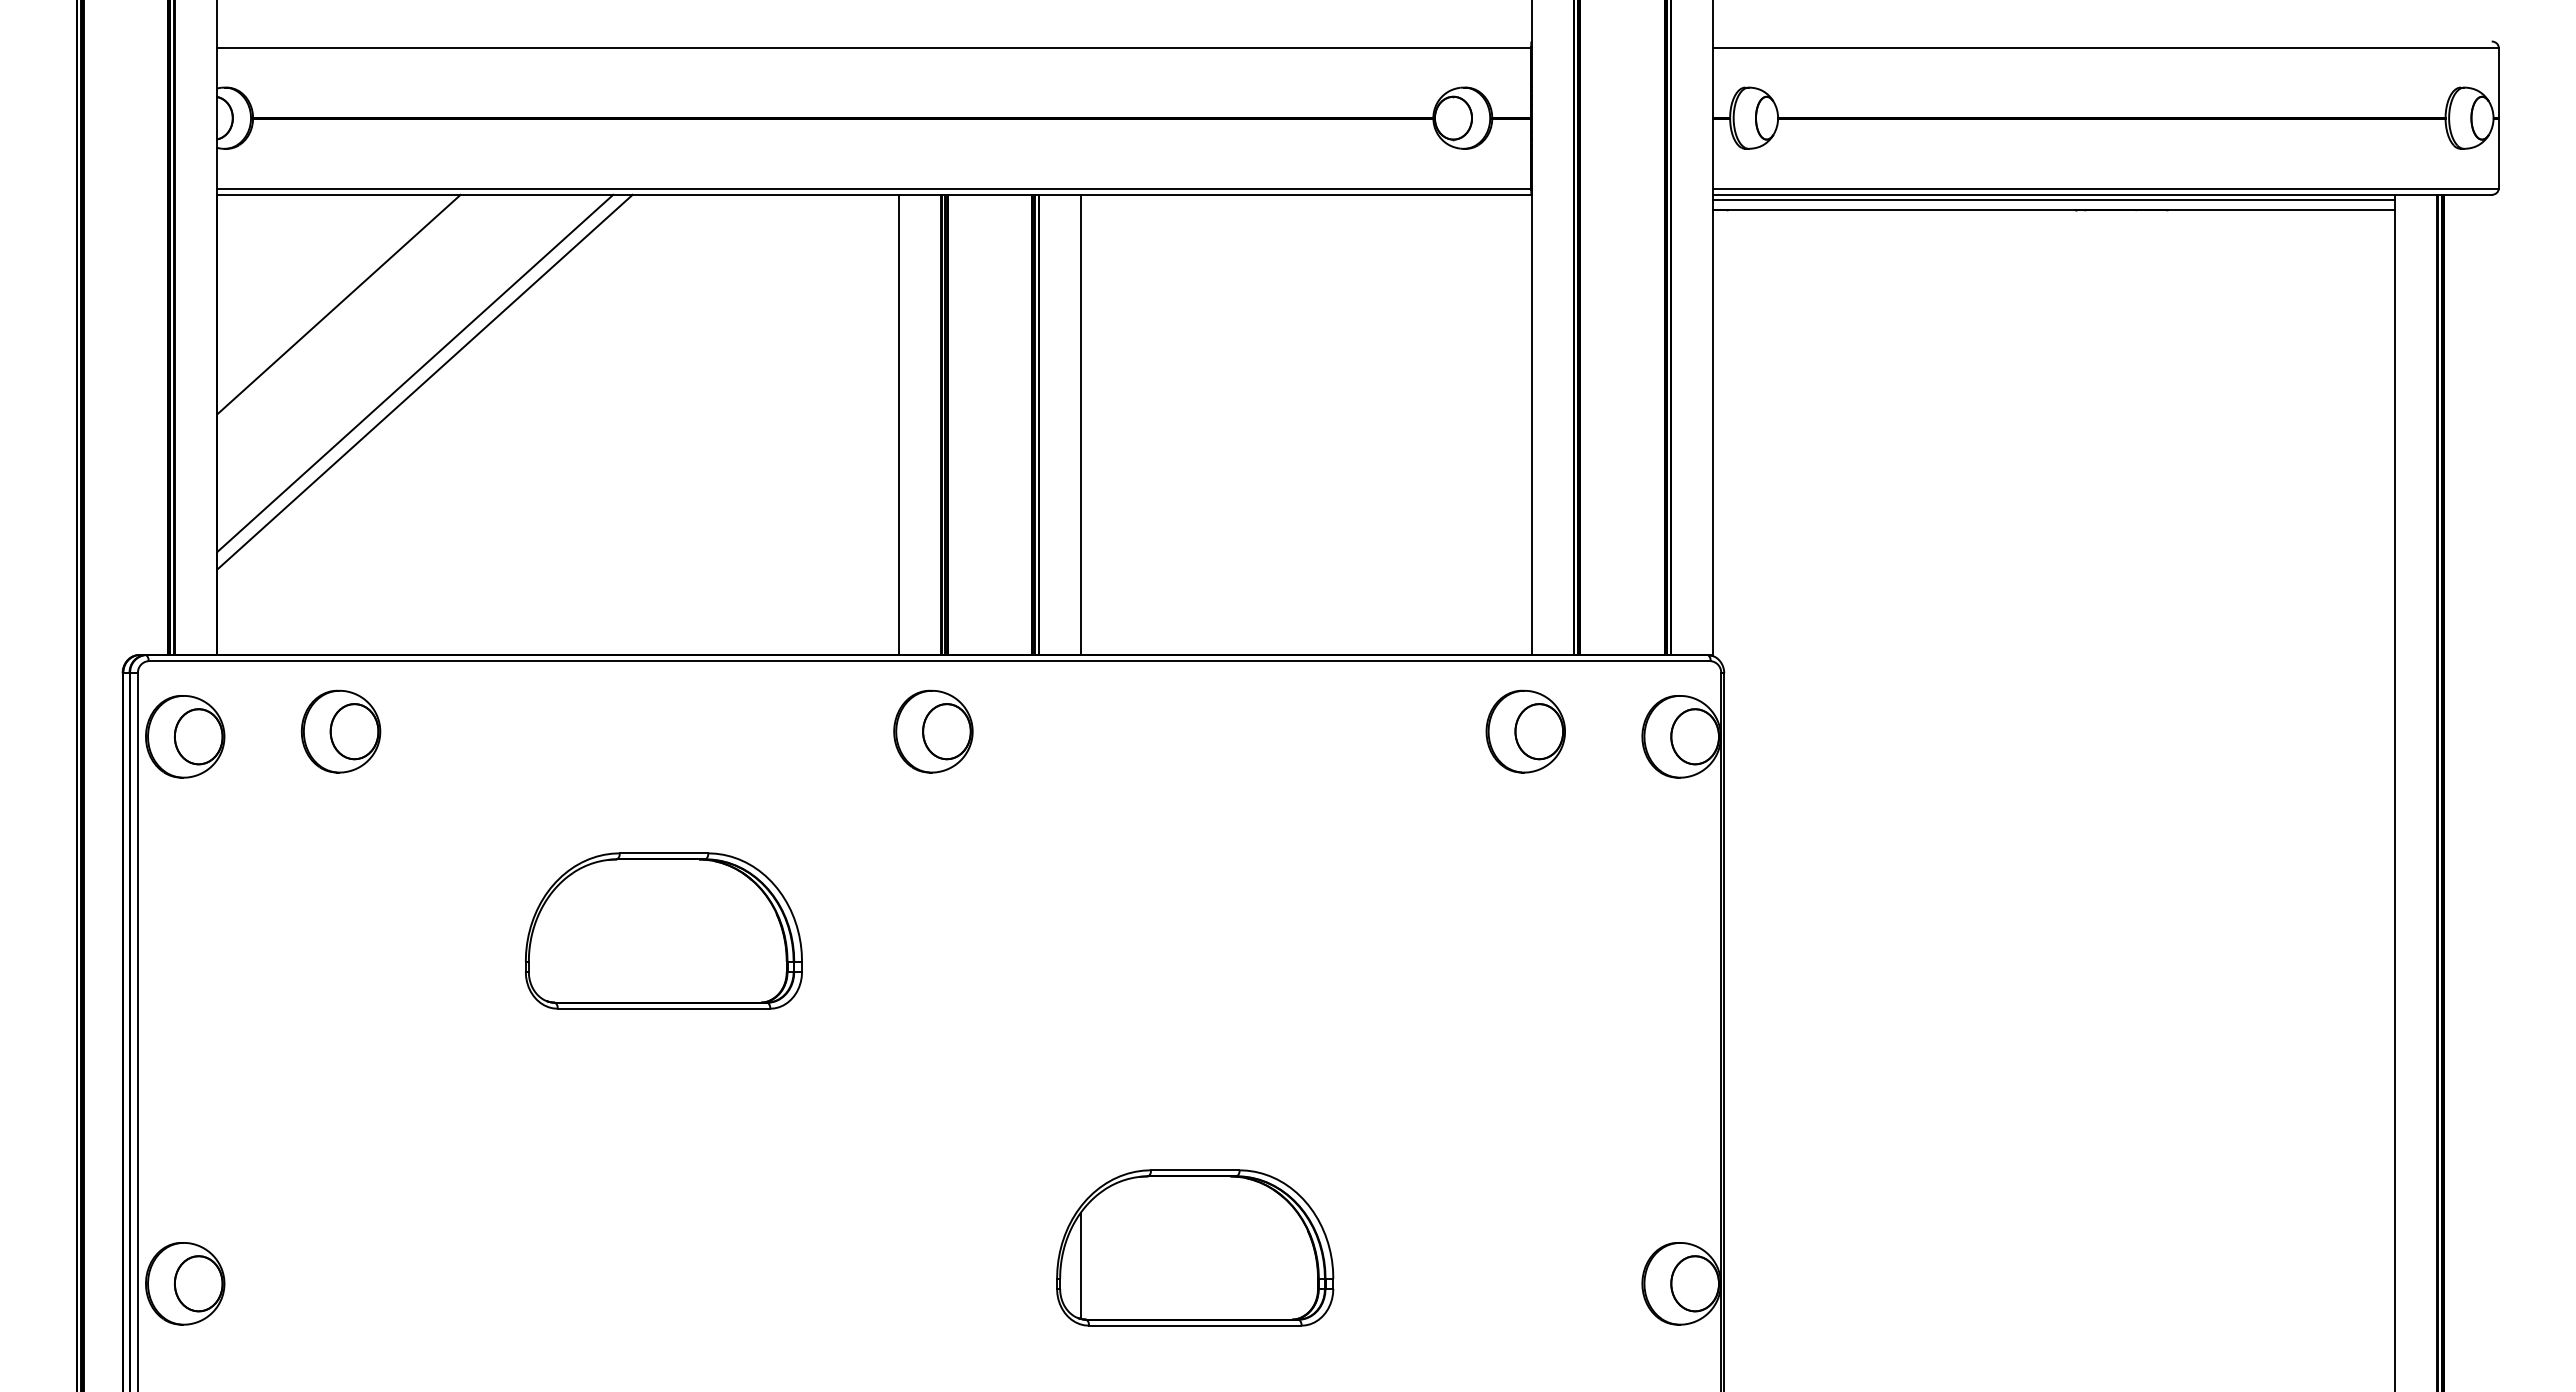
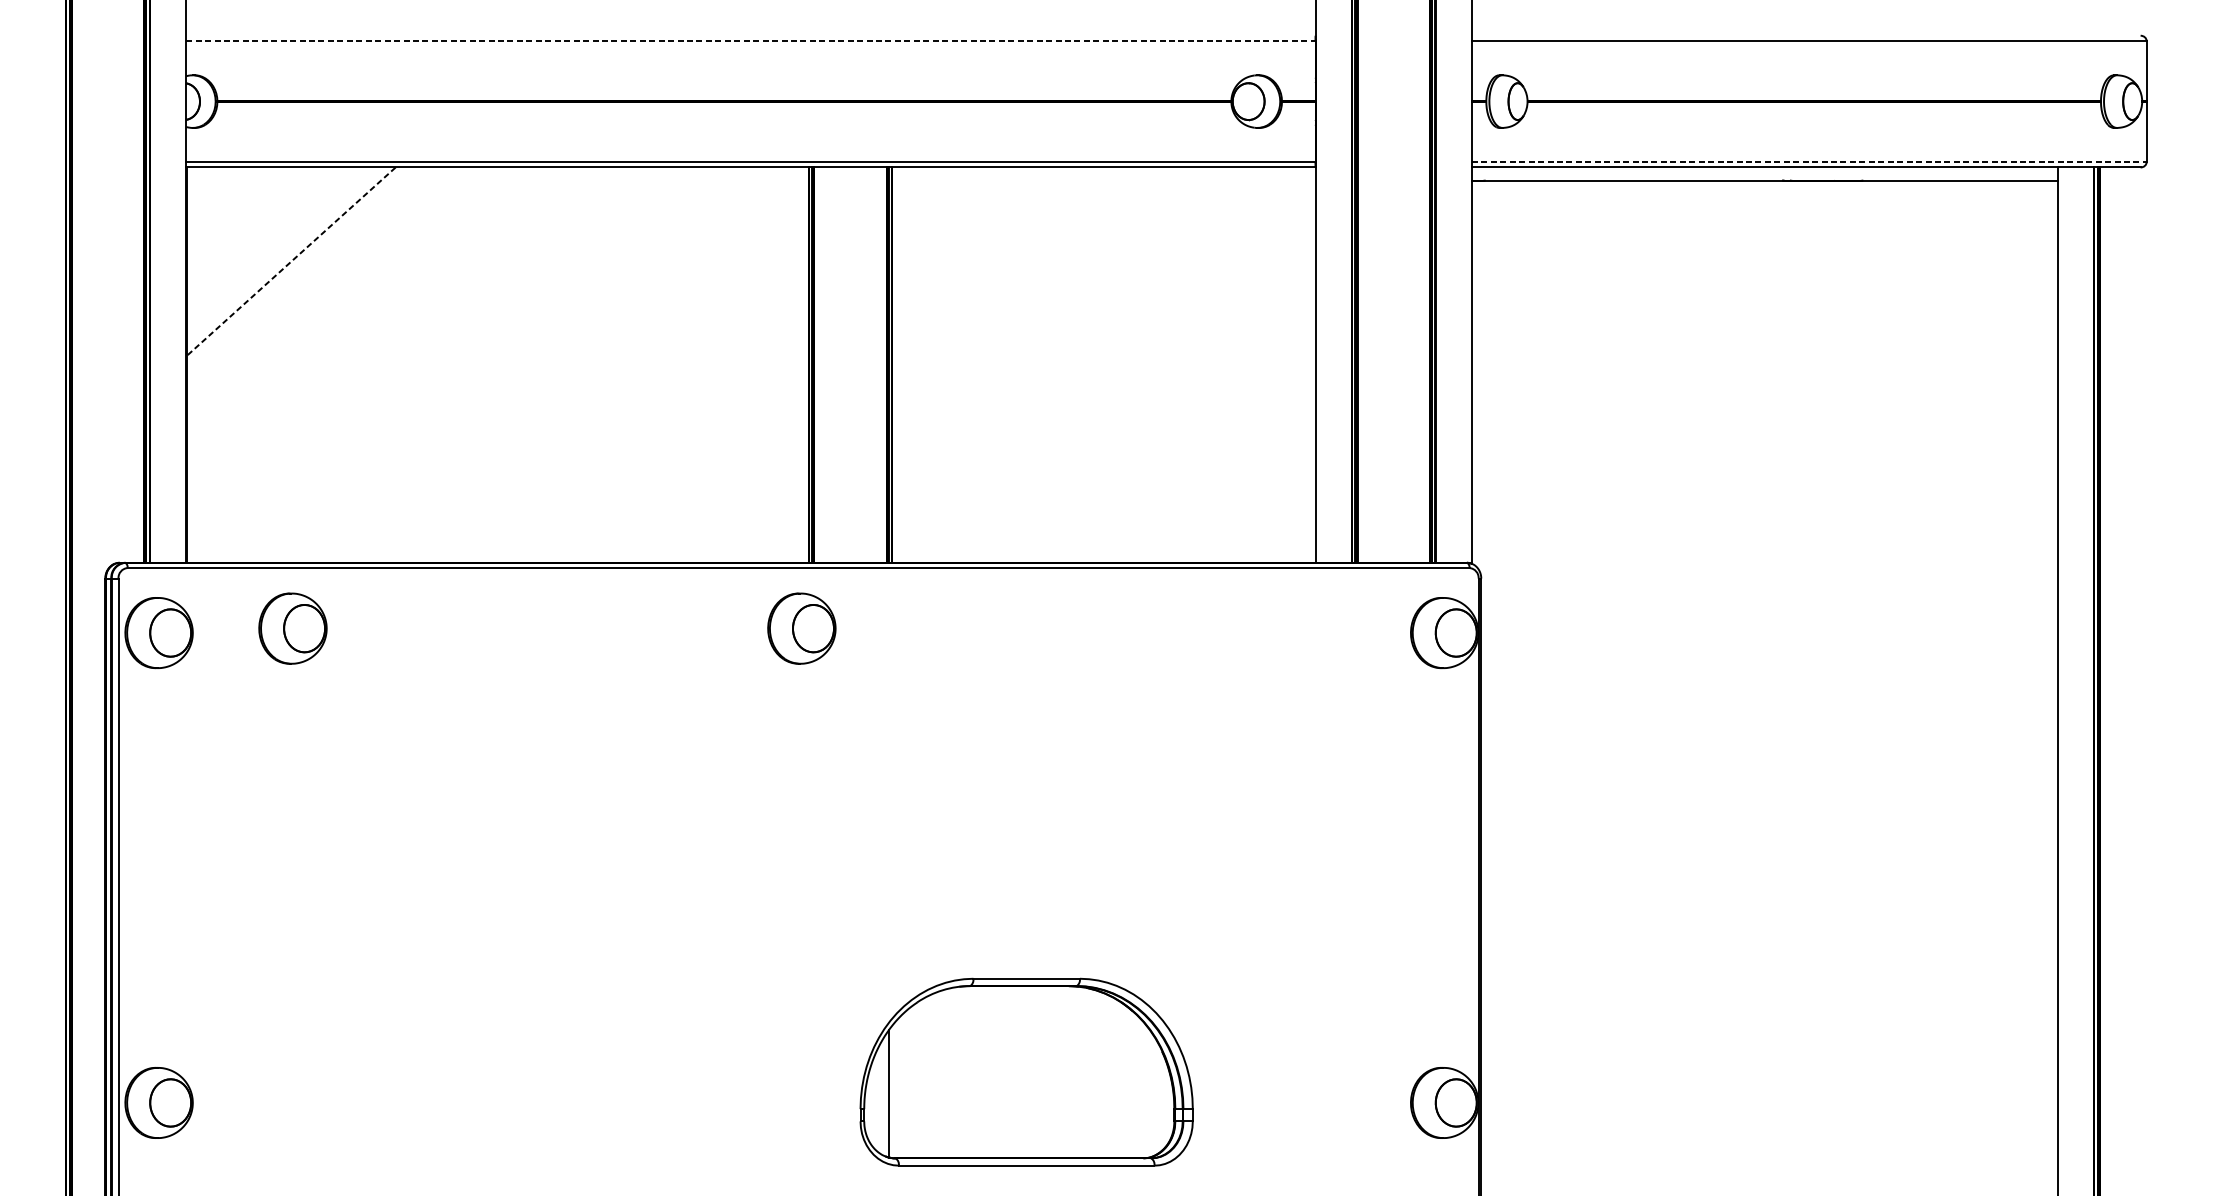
line: (874, 47) -> (751, 40), solid -> dashed
line: (2106, 188) -> (1809, 162), solid -> dashed
line: (2054, 200) -> (1765, 172), removed
line: (338, 304) -> (290, 261), solid -> dashed
line: (415, 373) -> (356, 320), removed
line: (424, 381) -> (364, 327), removed
line: (899, 424) -> (772, 364), removed
line: (1080, 424) -> (928, 364), removed
part: (1525, 731) -> (1310, 628), removed
part: (663, 930) -> (569, 799), removed
part: (1195, 1247) -> (1027, 1071), size x1.4

